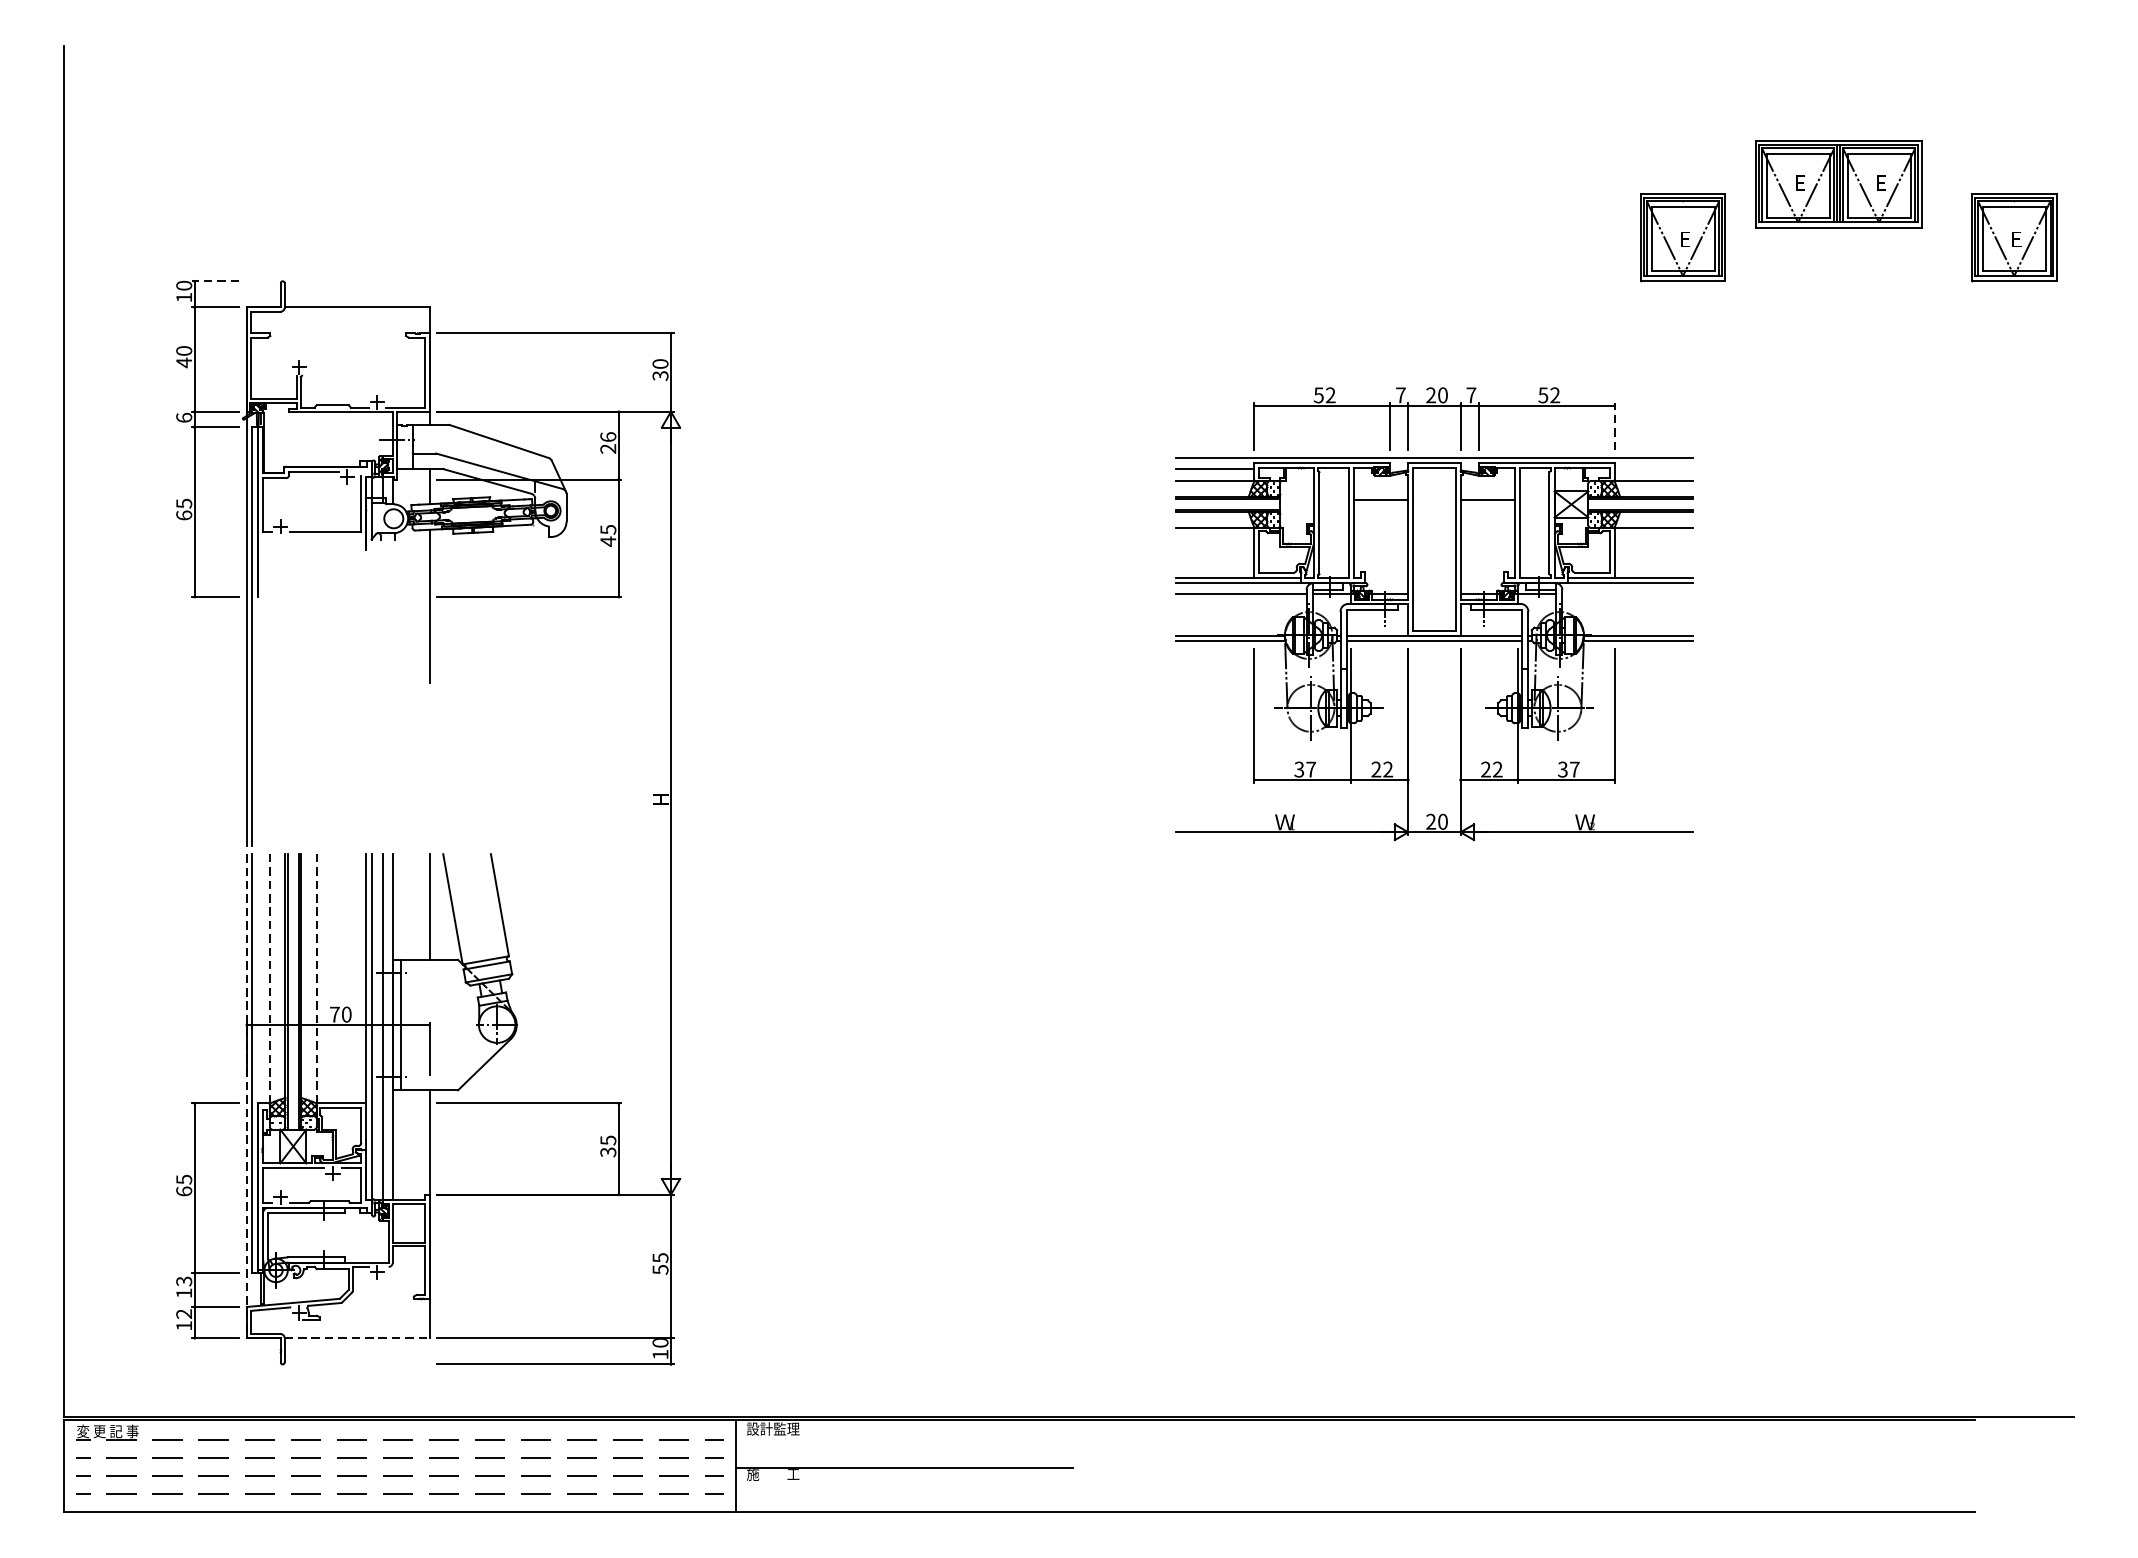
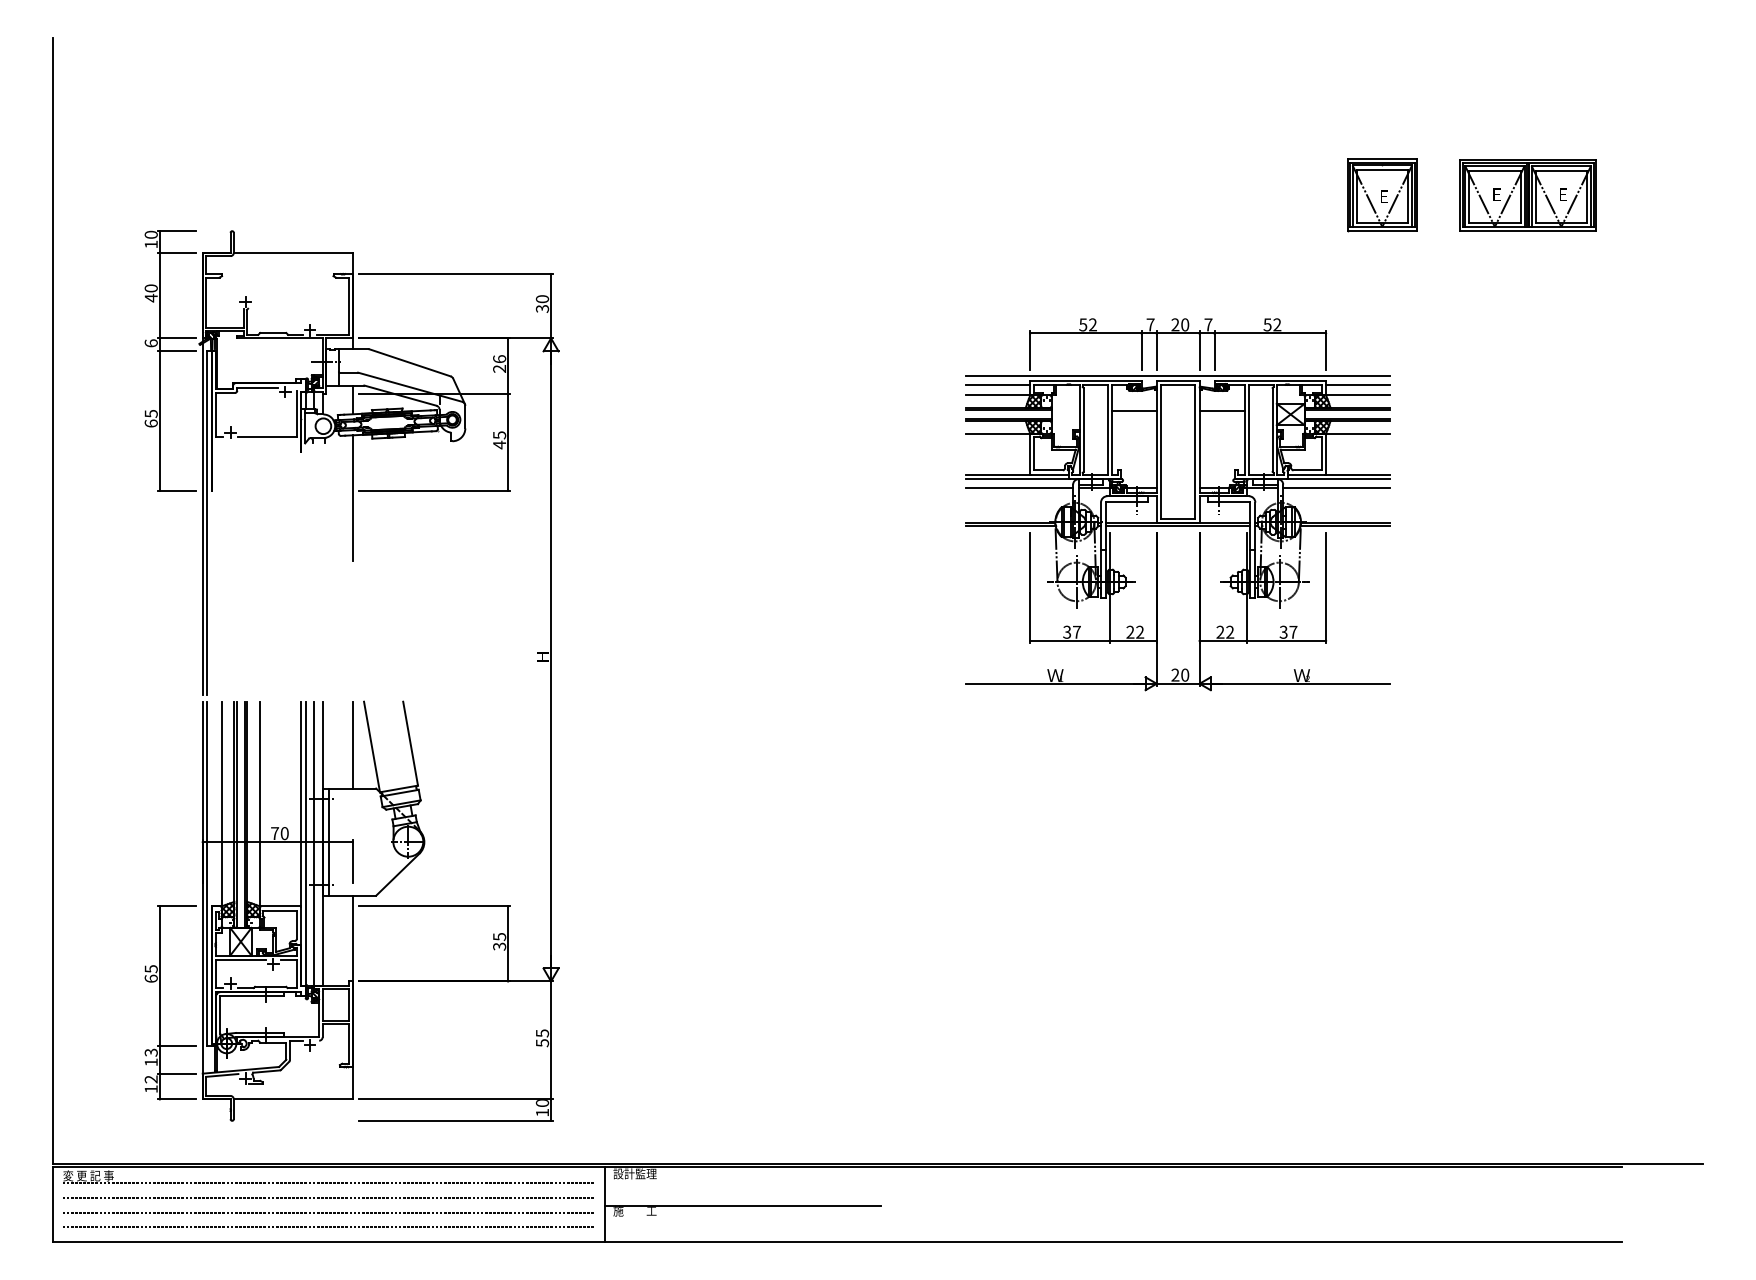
part: (1837, 184) -> (1527, 195), moved
part: (2014, 237) -> (1654, 195), removed
line: (214, 281) -> (176, 231), dashed -> solid
line: (1615, 426) -> (1326, 350), dashed -> solid
line: (1654, 469) -> (1358, 385), added
line: (1627, 593) -> (1336, 487), added
line: (269, 978) -> (221, 803), dashed -> solid
line: (317, 978) -> (260, 803), dashed -> solid
line: (246, 1096) -> (202, 900), dashed -> solid
line: (357, 1338) -> (293, 1099), dashed -> solid

